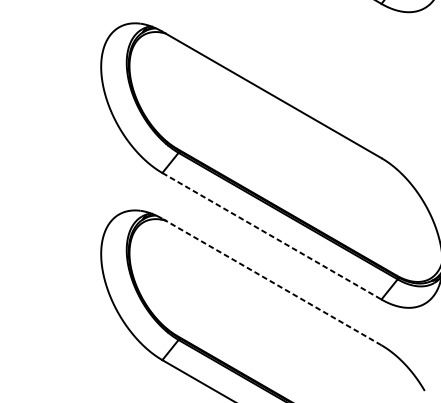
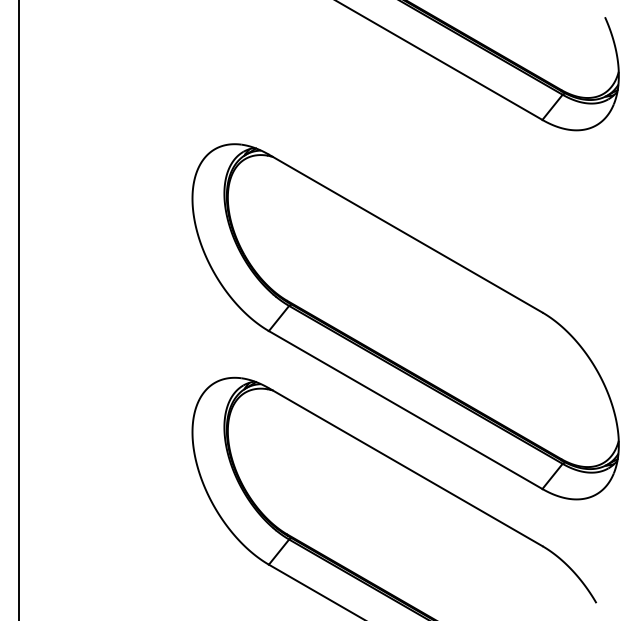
line: (271, 236) -> (405, 410), dashed -> solid
line: (271, 282) -> (405, 467), dashed -> solid

